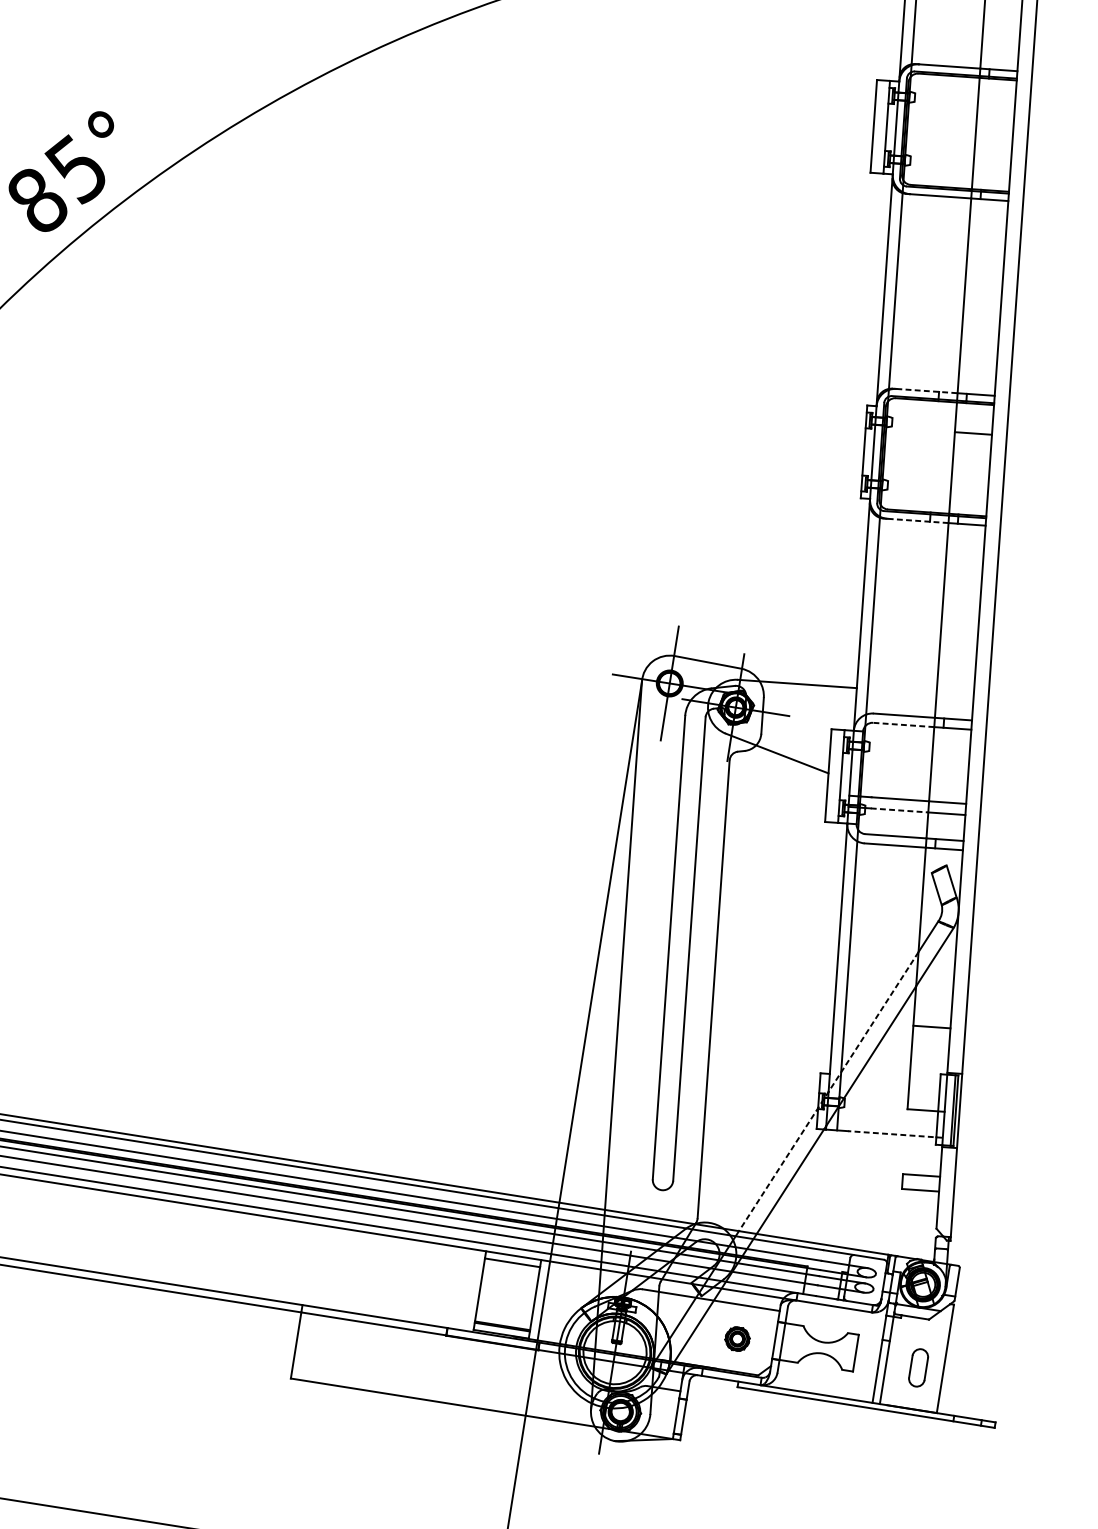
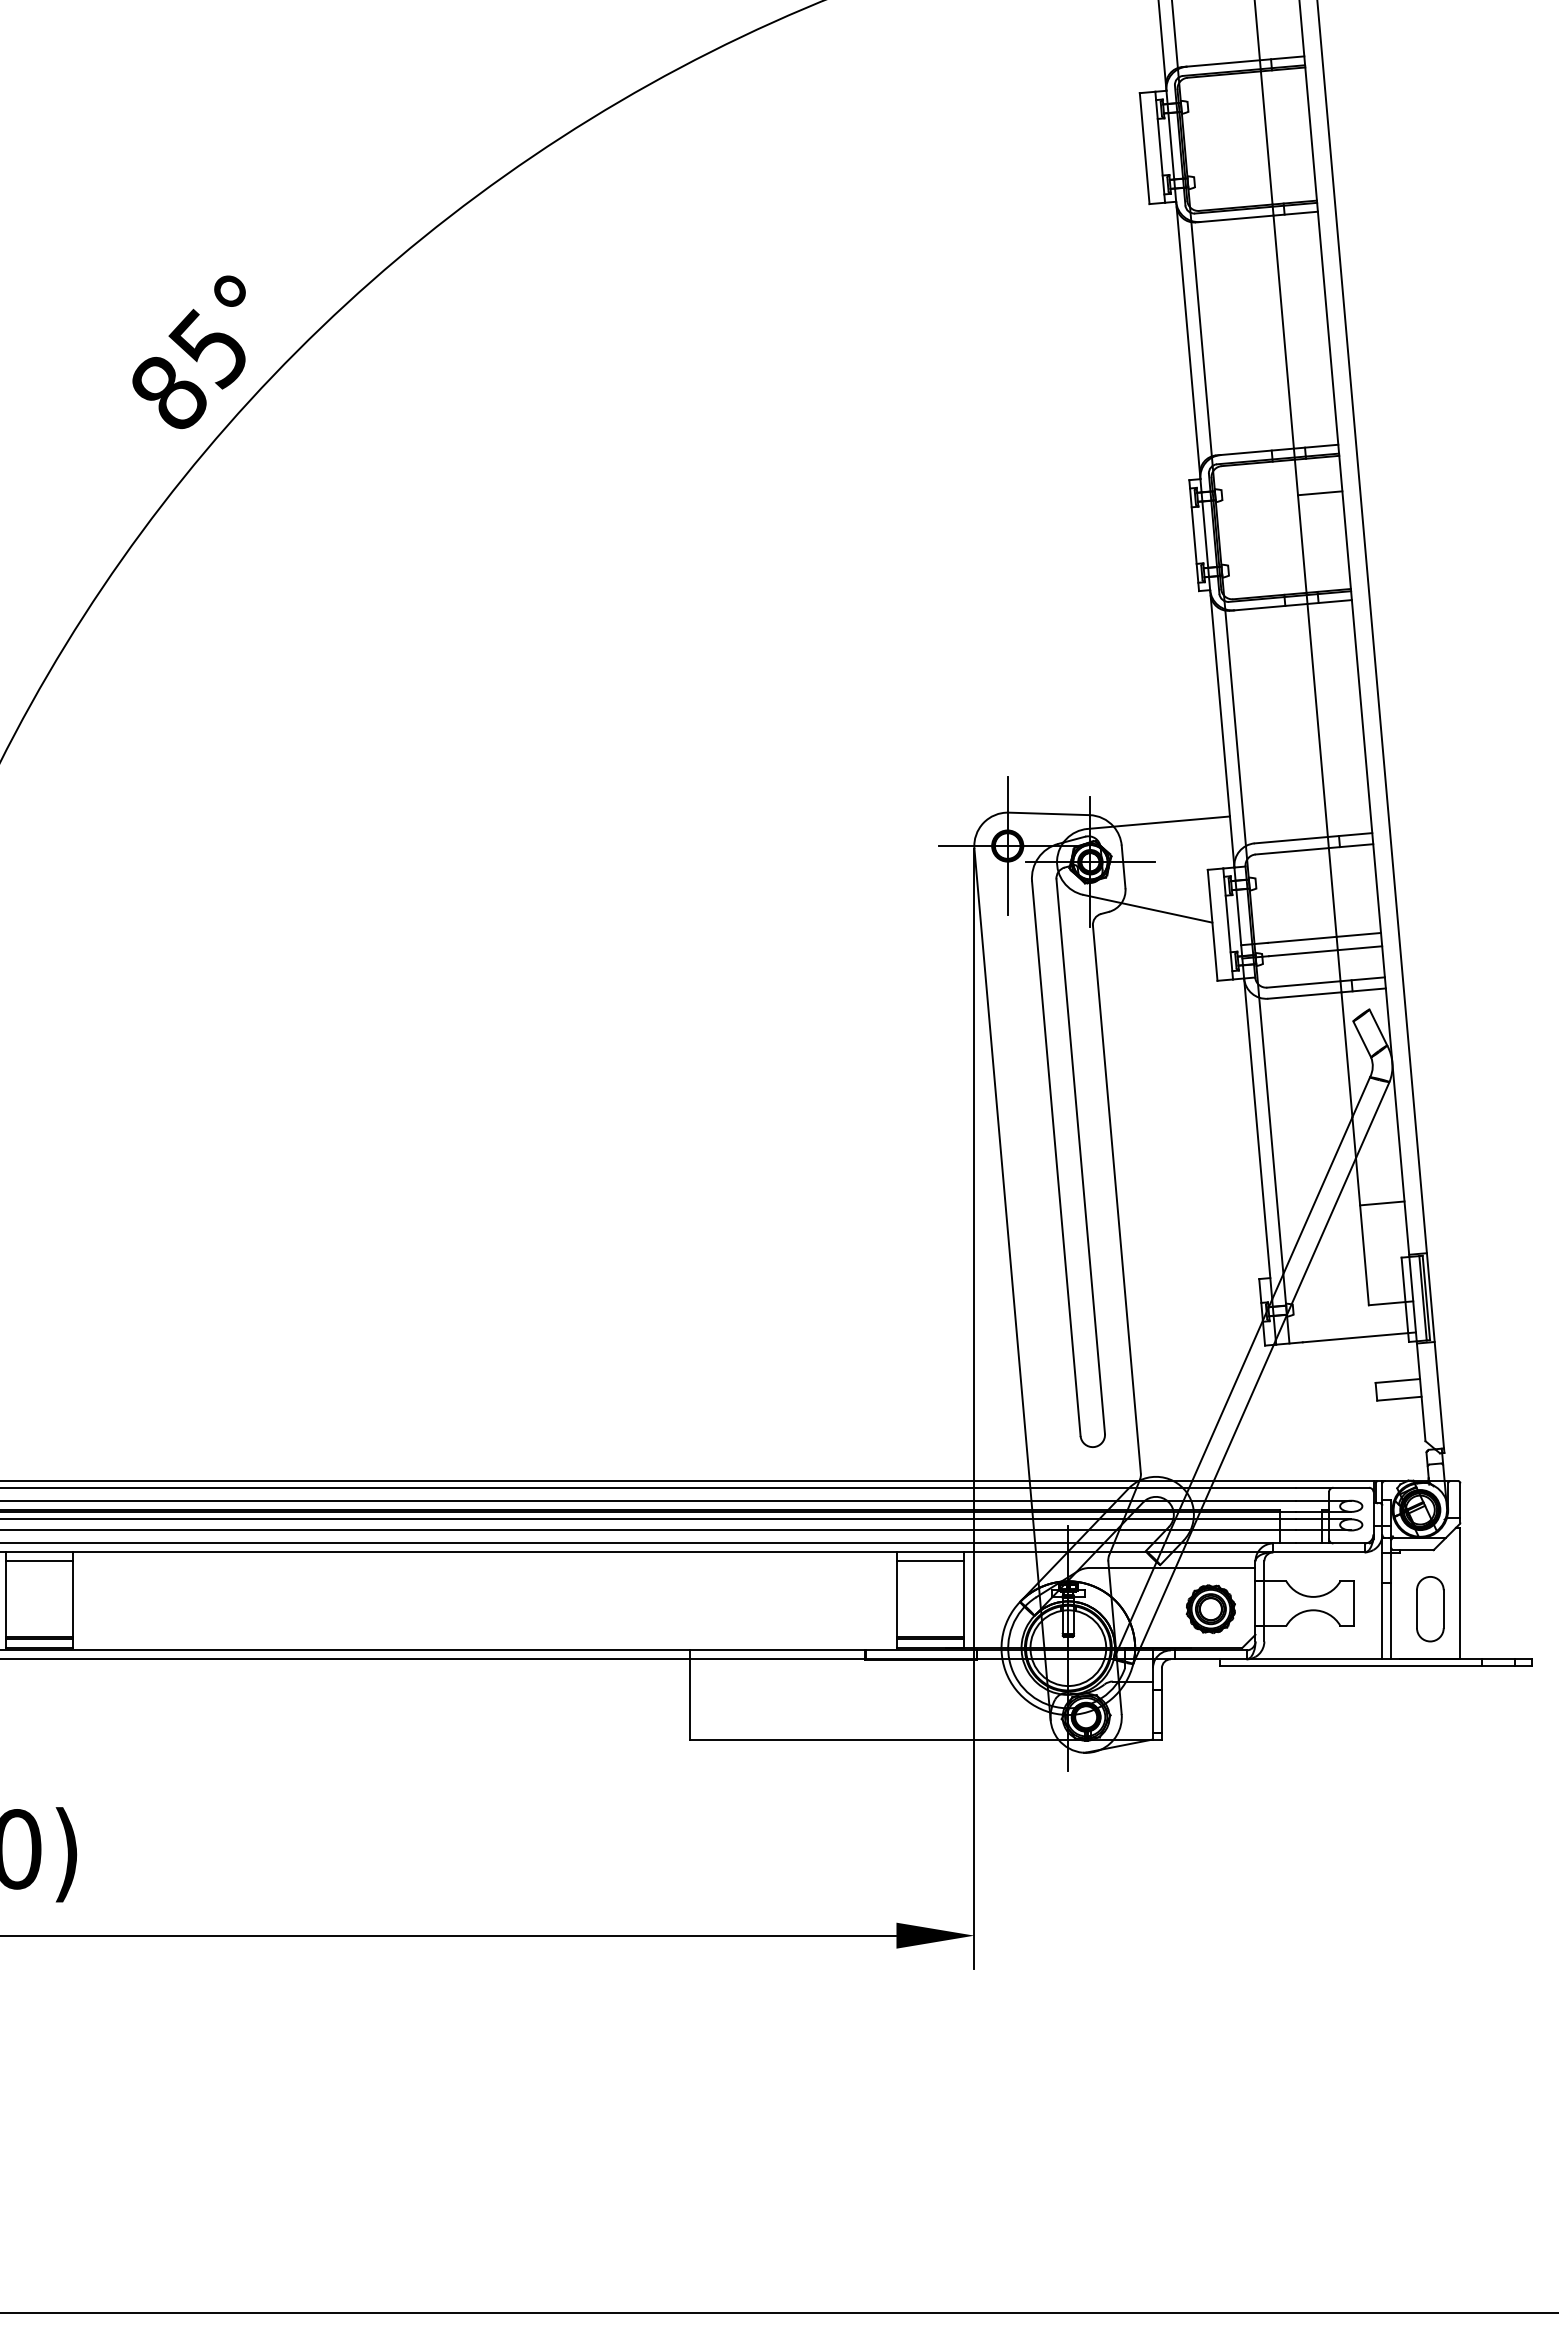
line: (927, 390) -> (1257, 451), dashed -> solid
line: (917, 521) -> (1270, 607), dashed -> solid
line: (903, 725) -> (1292, 851), dashed -> solid
line: (899, 810) -> (1303, 953), dashed -> solid
line: (828, 1091) -> (1272, 1299), dashed -> solid
line: (895, 1134) -> (1359, 1337), dashed -> solid
part: (737, 1338) -> (1210, 1608), size x1.67
part: (918, 1368) -> (1430, 1609), size x1.43

